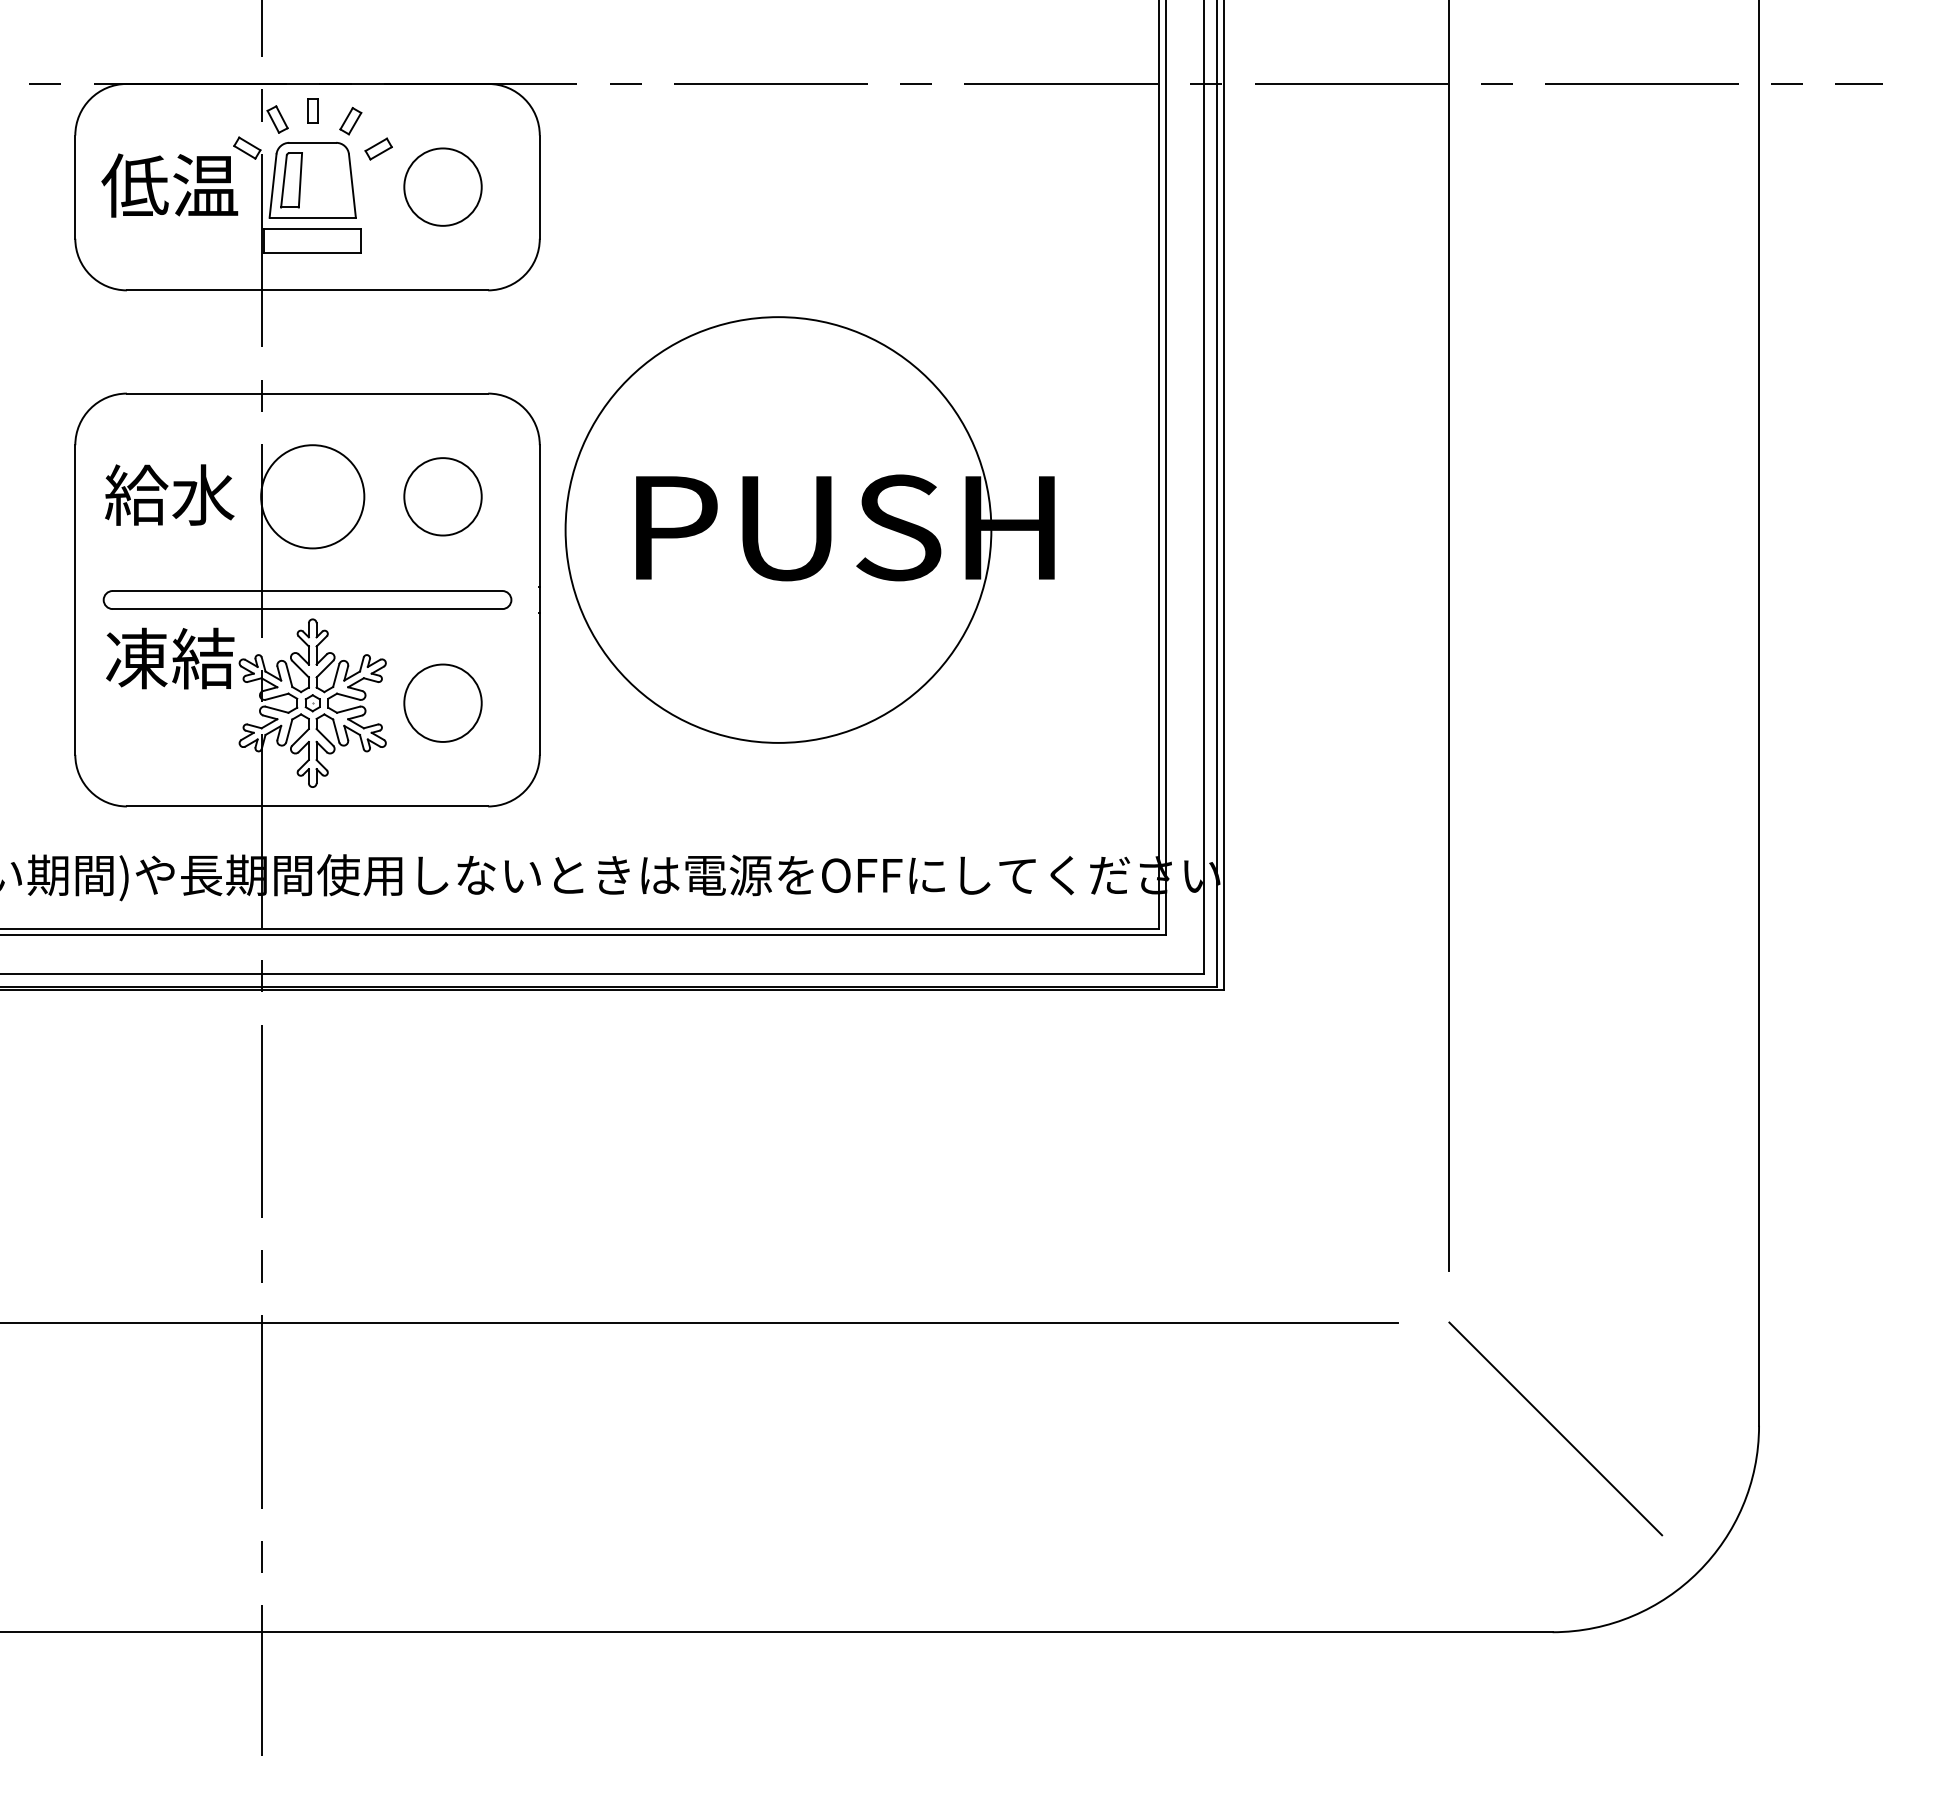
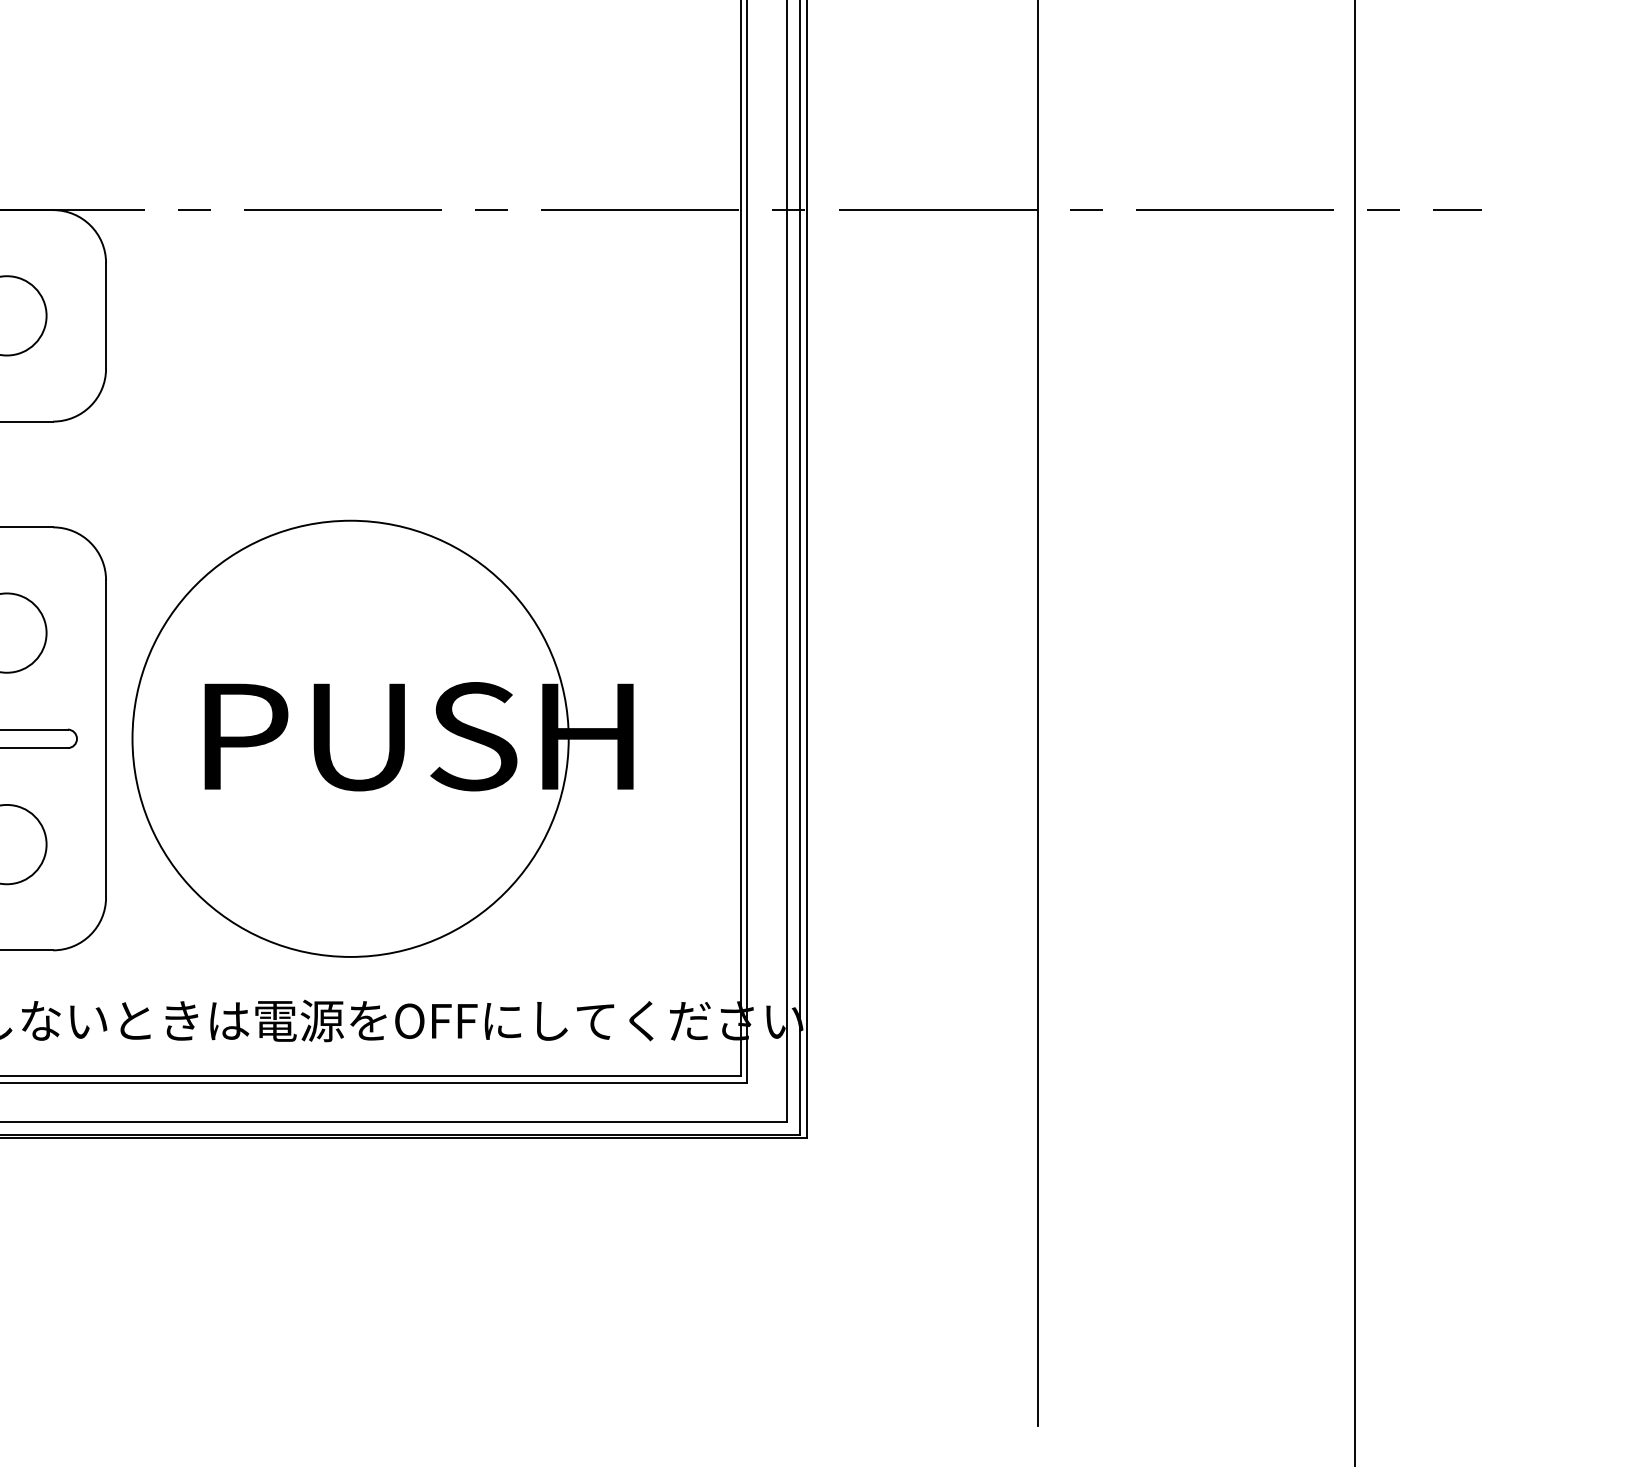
part: (809, 529) -> (382, 738), moved

